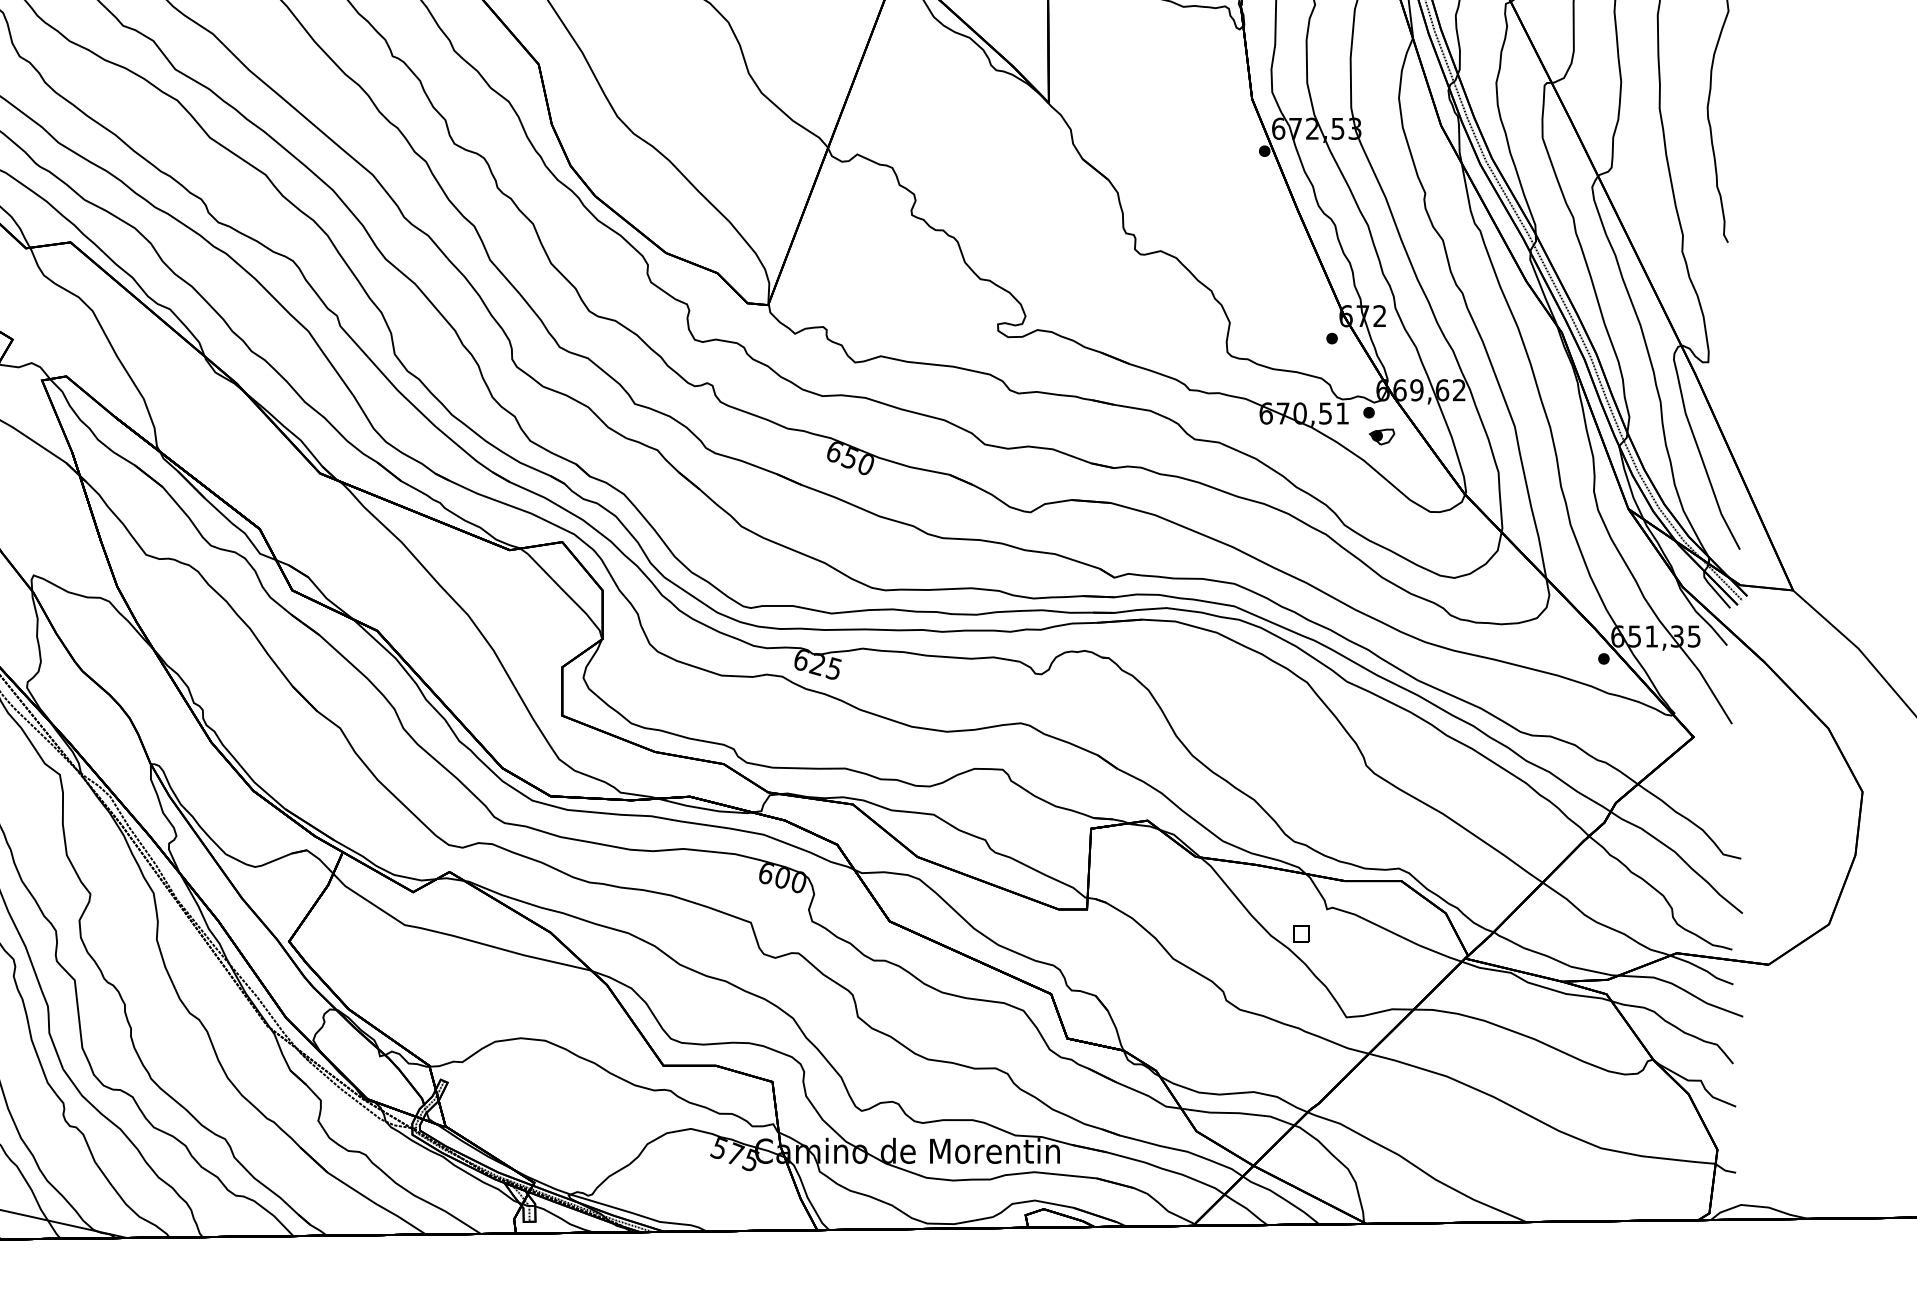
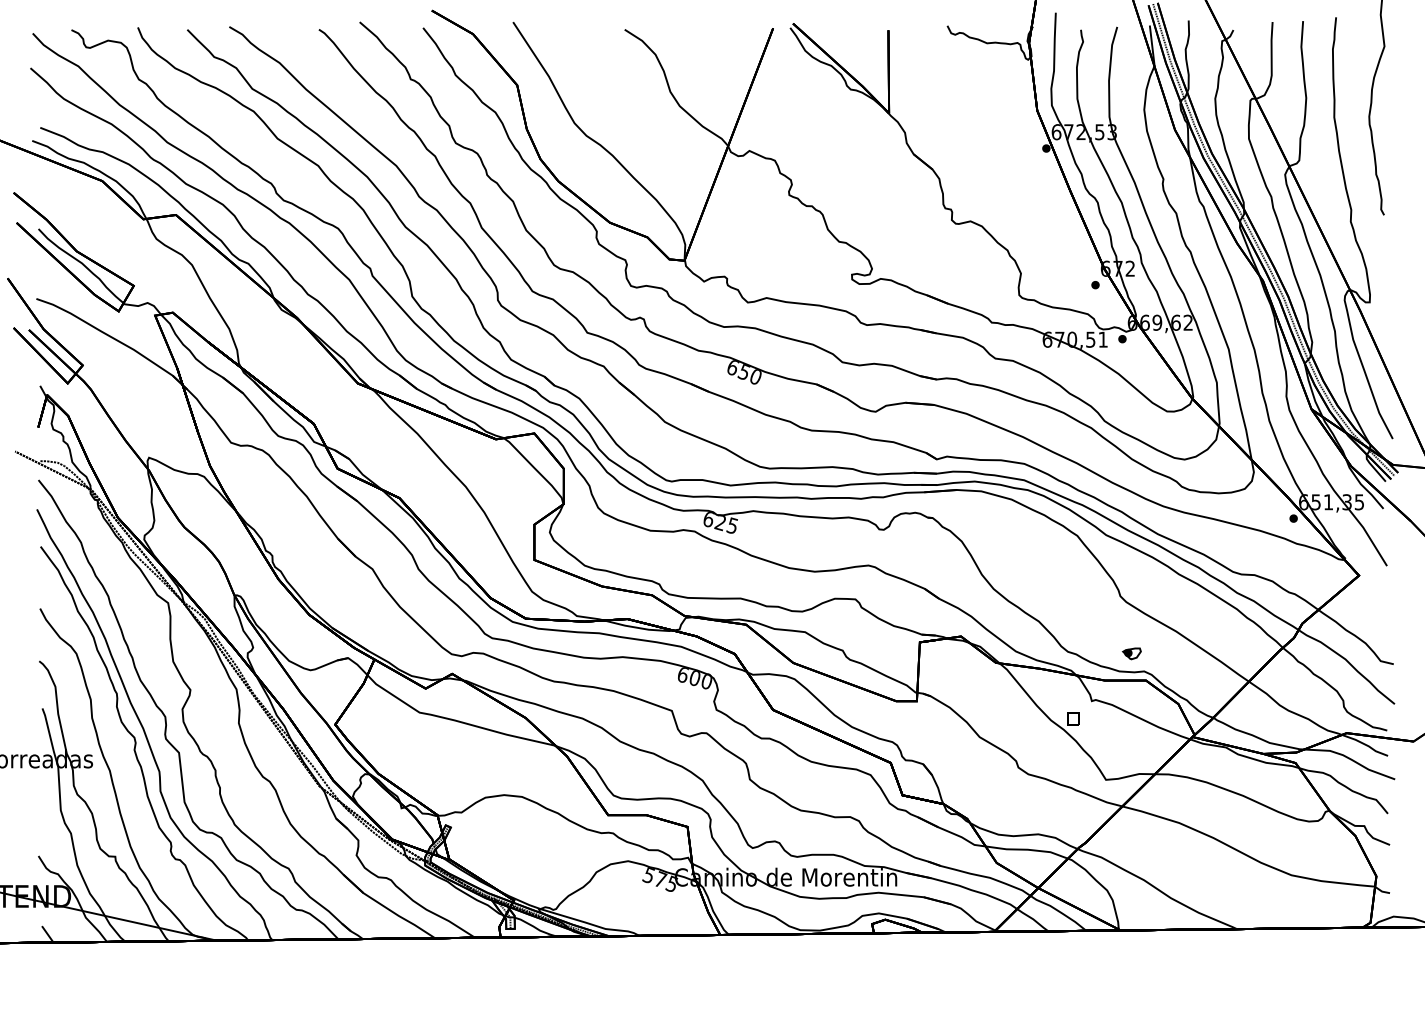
part: (1381, 436) -> (1131, 653), moved

